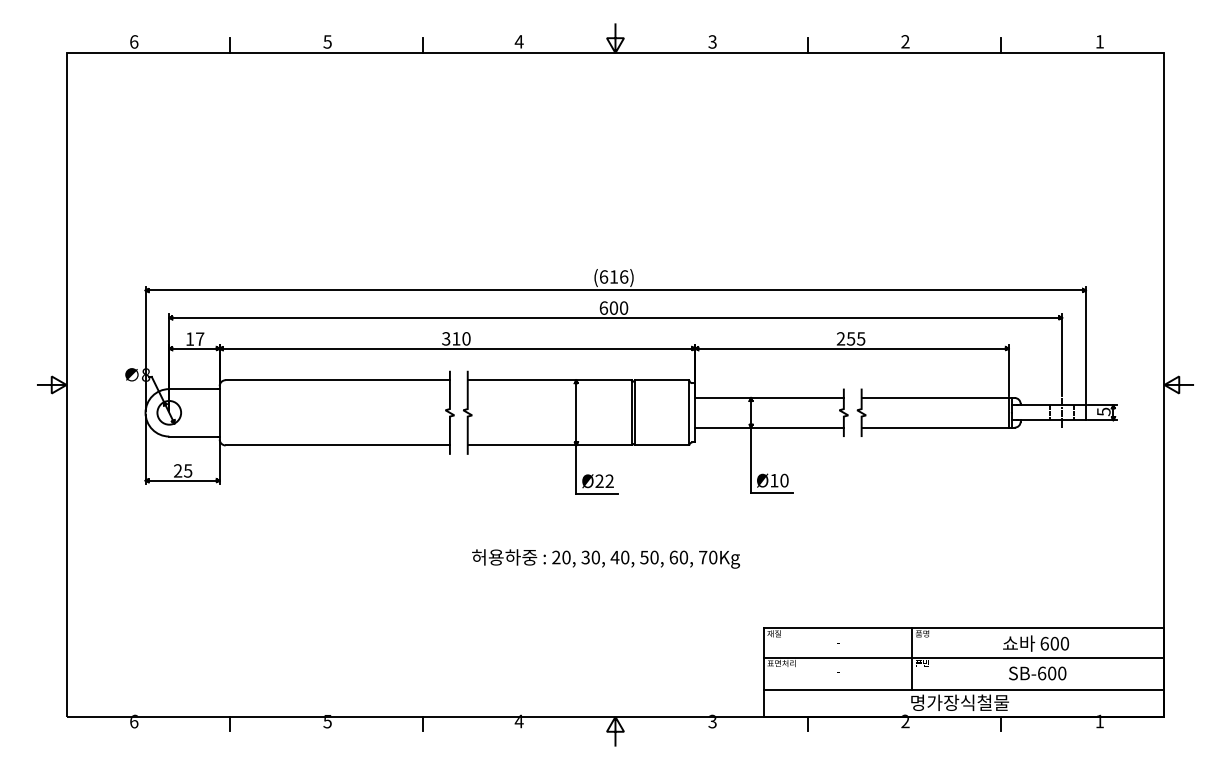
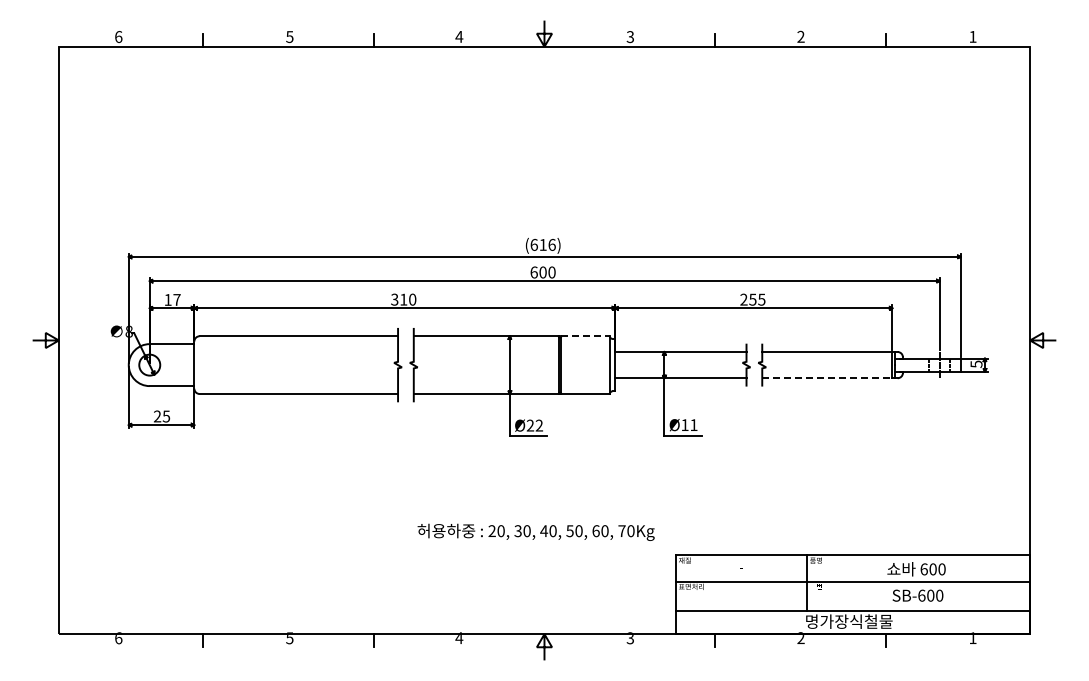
line: (662, 380) -> (586, 336), solid -> dashed
line: (935, 427) -> (827, 378), solid -> dashed
text: (783, 481) -> (693, 425), Ø10 -> Ø11
text: (605, 557) -> (535, 531), moved

